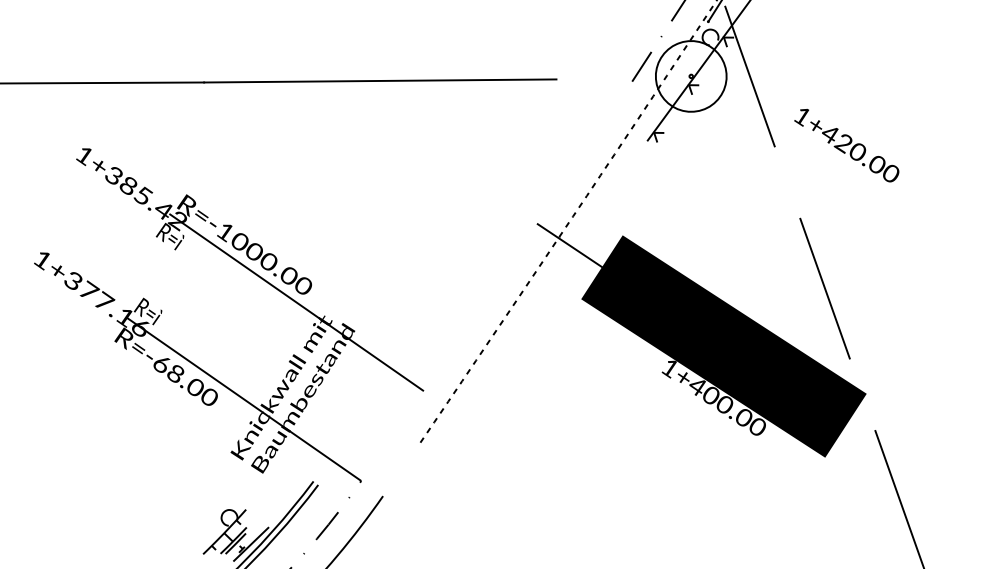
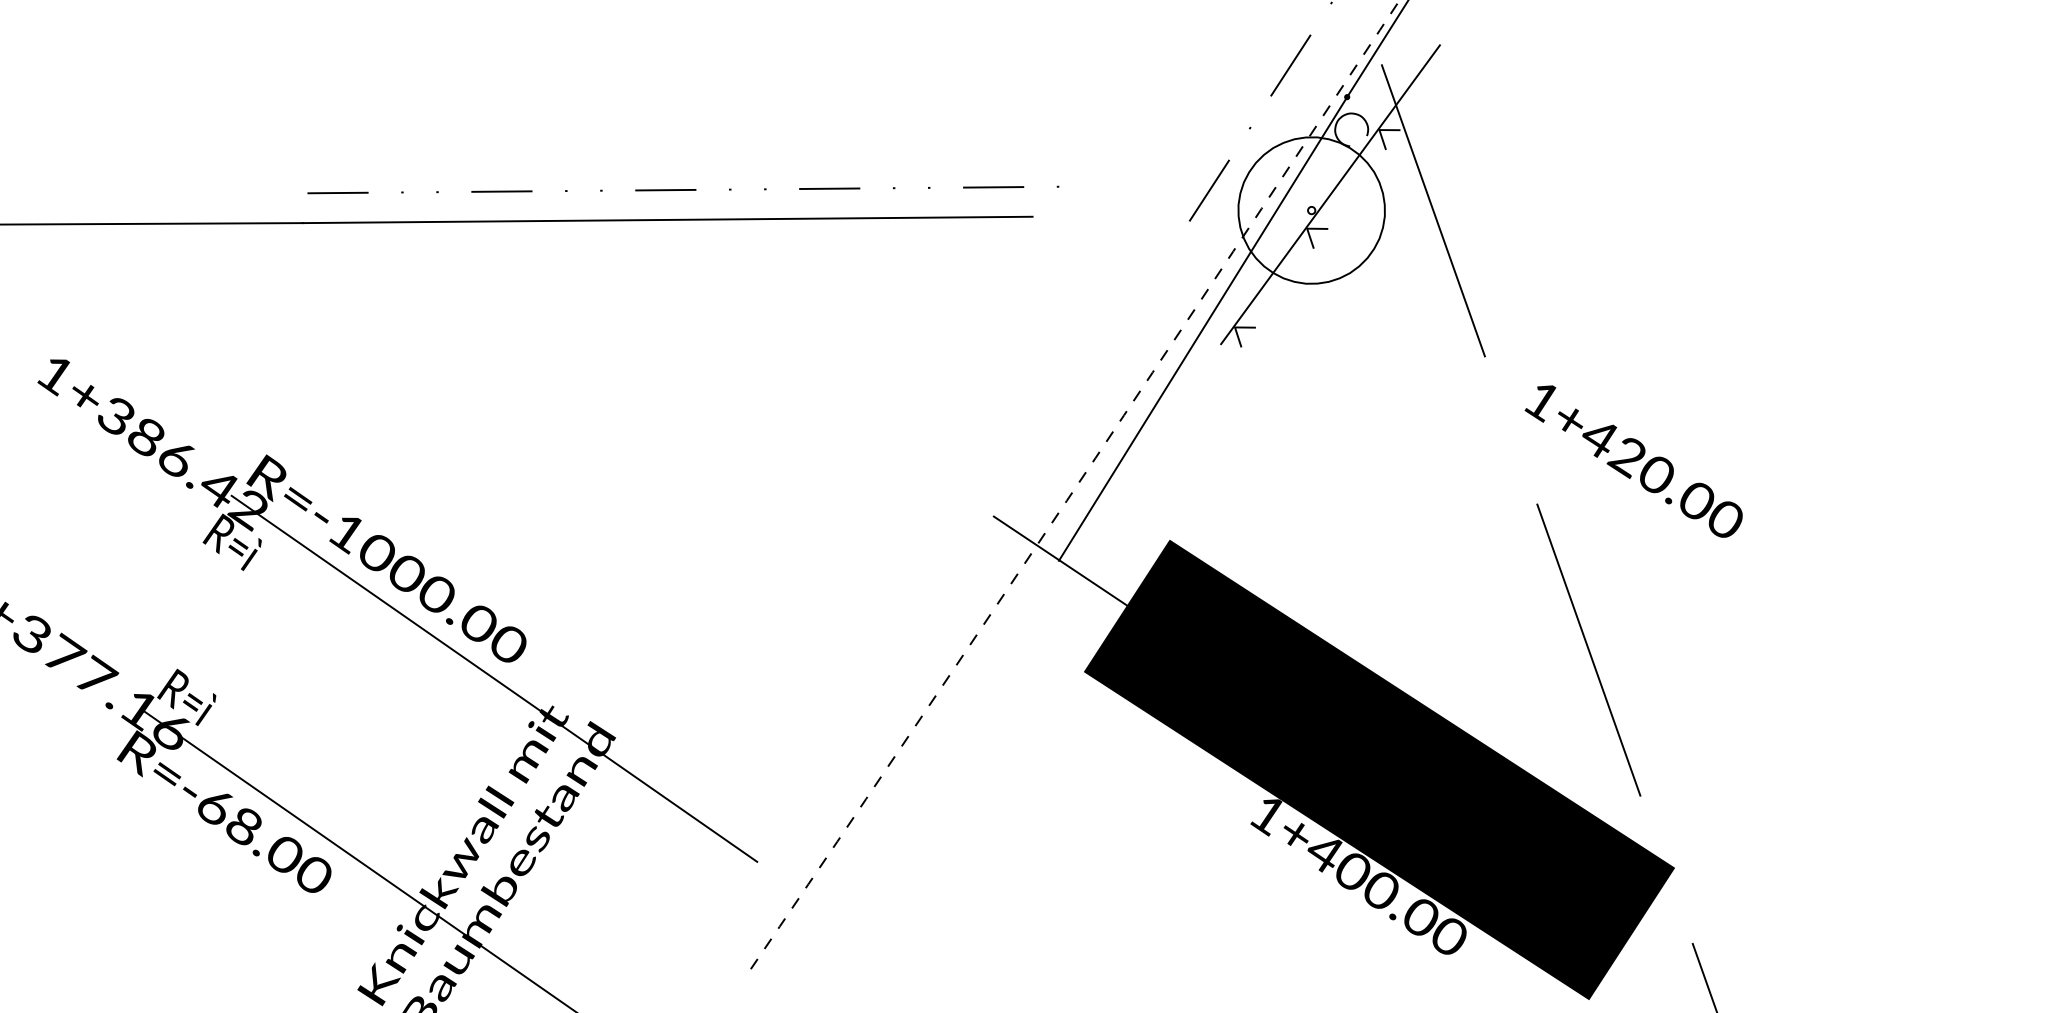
line: (387, 66) -> (682, 189), added
line: (638, 133) -> (1202, 328), added
text: (846, 145) -> (1633, 461), moved
text: (143, 195) -> (177, 457), 1+385.42 -> 1+386.42

